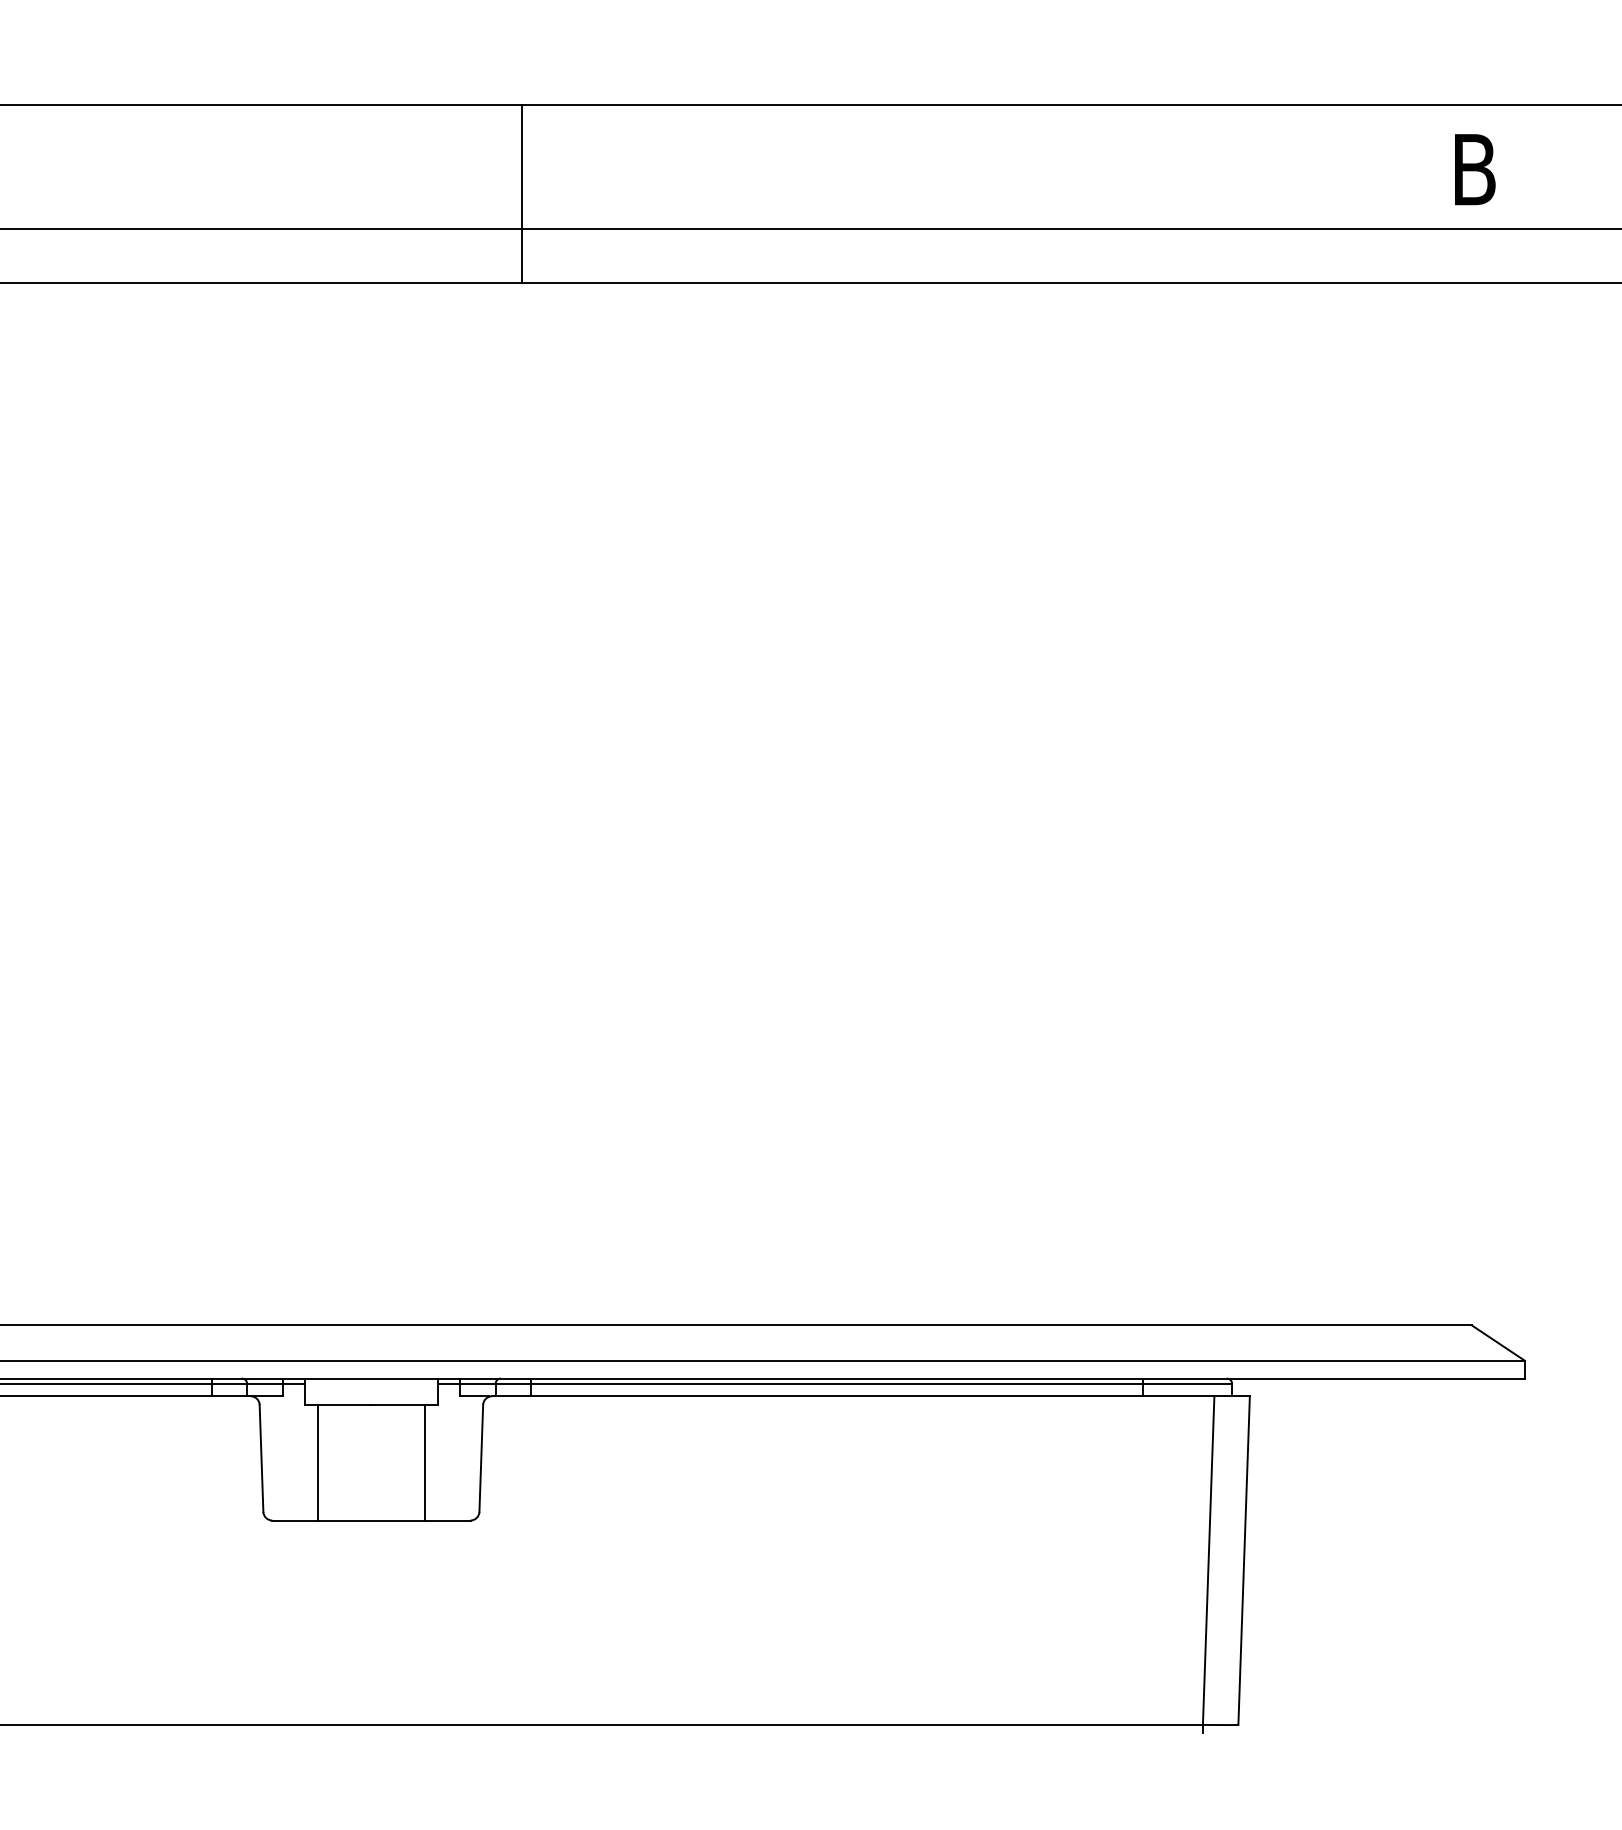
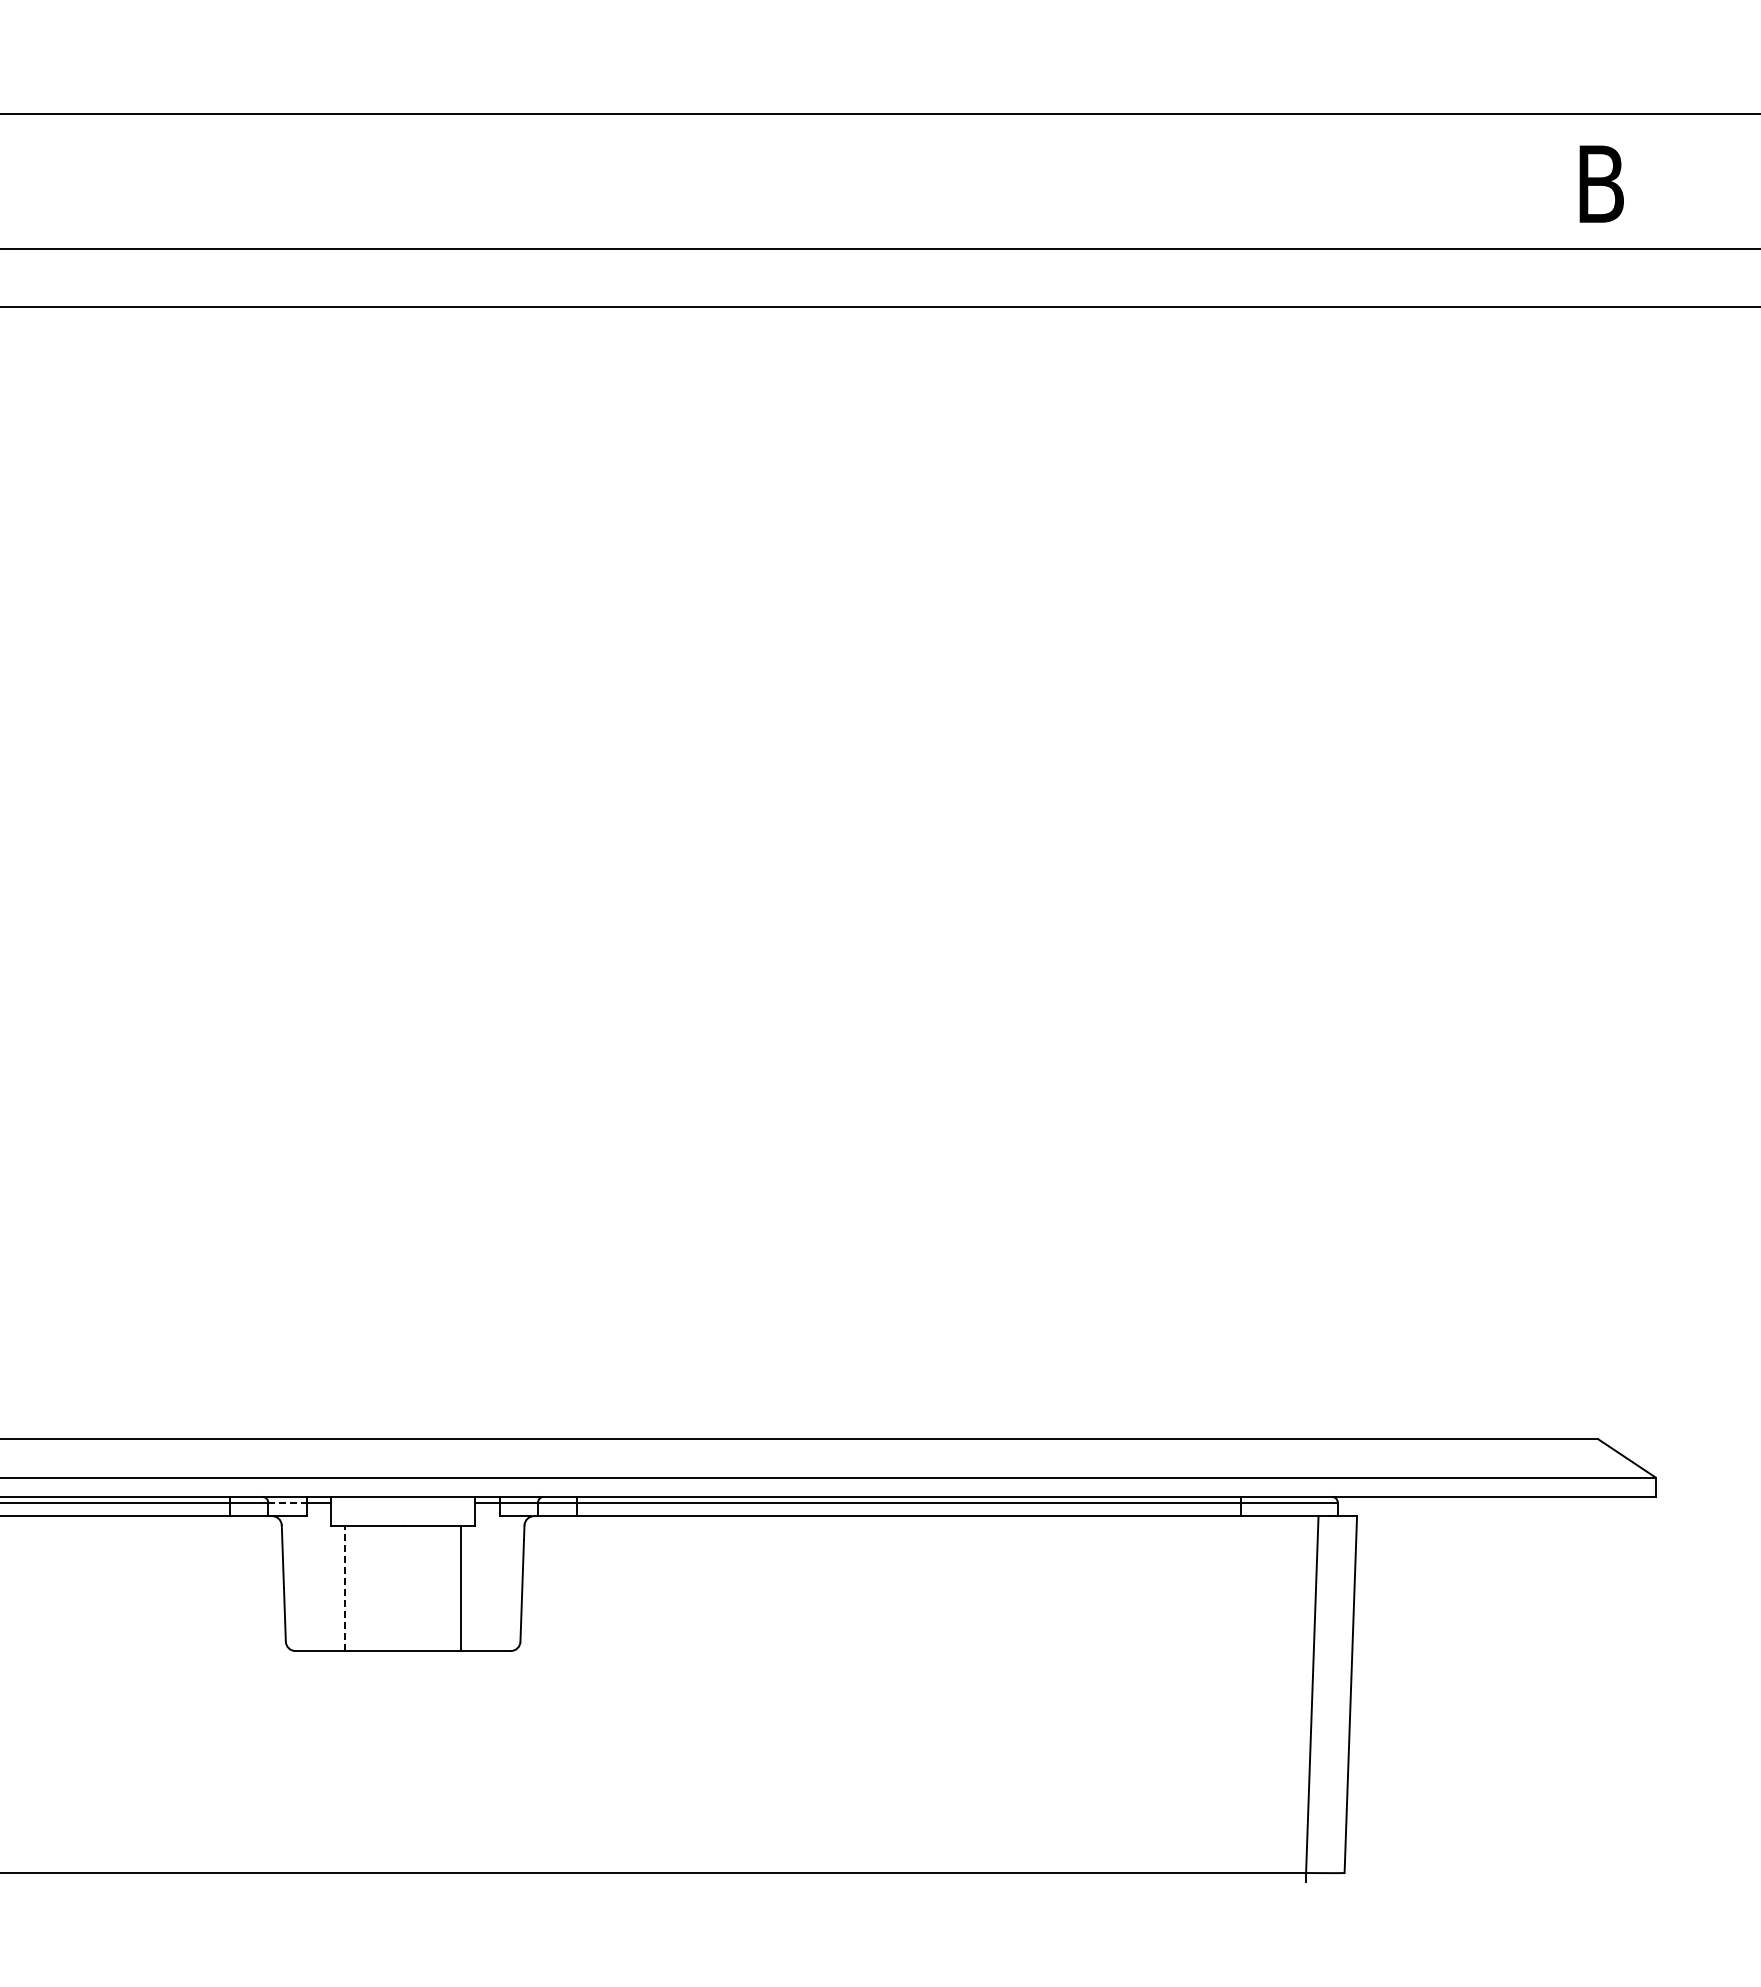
line: (521, 193) -> (566, 210), removed
line: (265, 1383) -> (288, 1502), solid -> dashed
line: (318, 1462) -> (345, 1588), solid -> dashed

